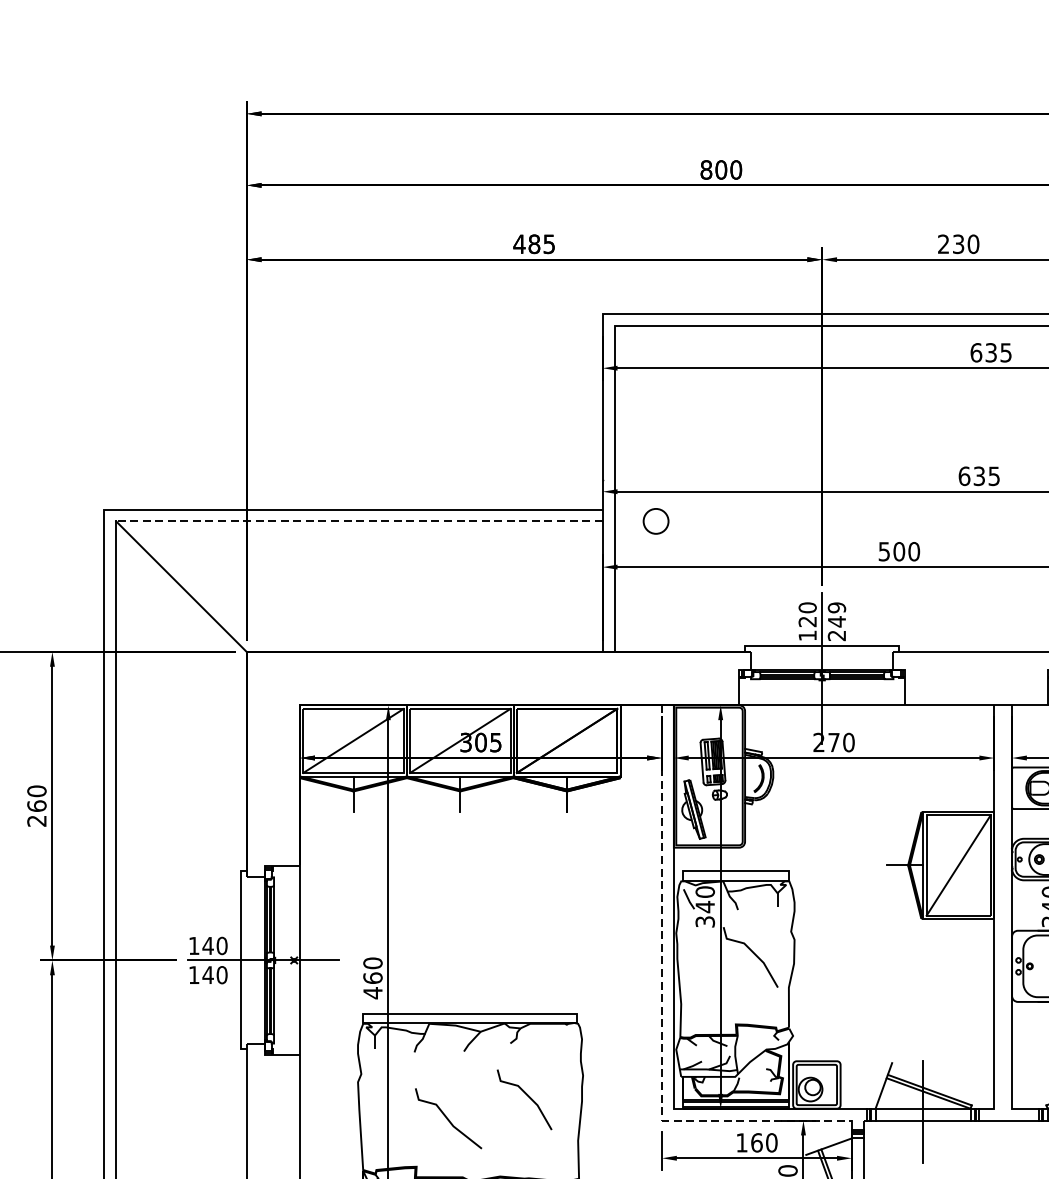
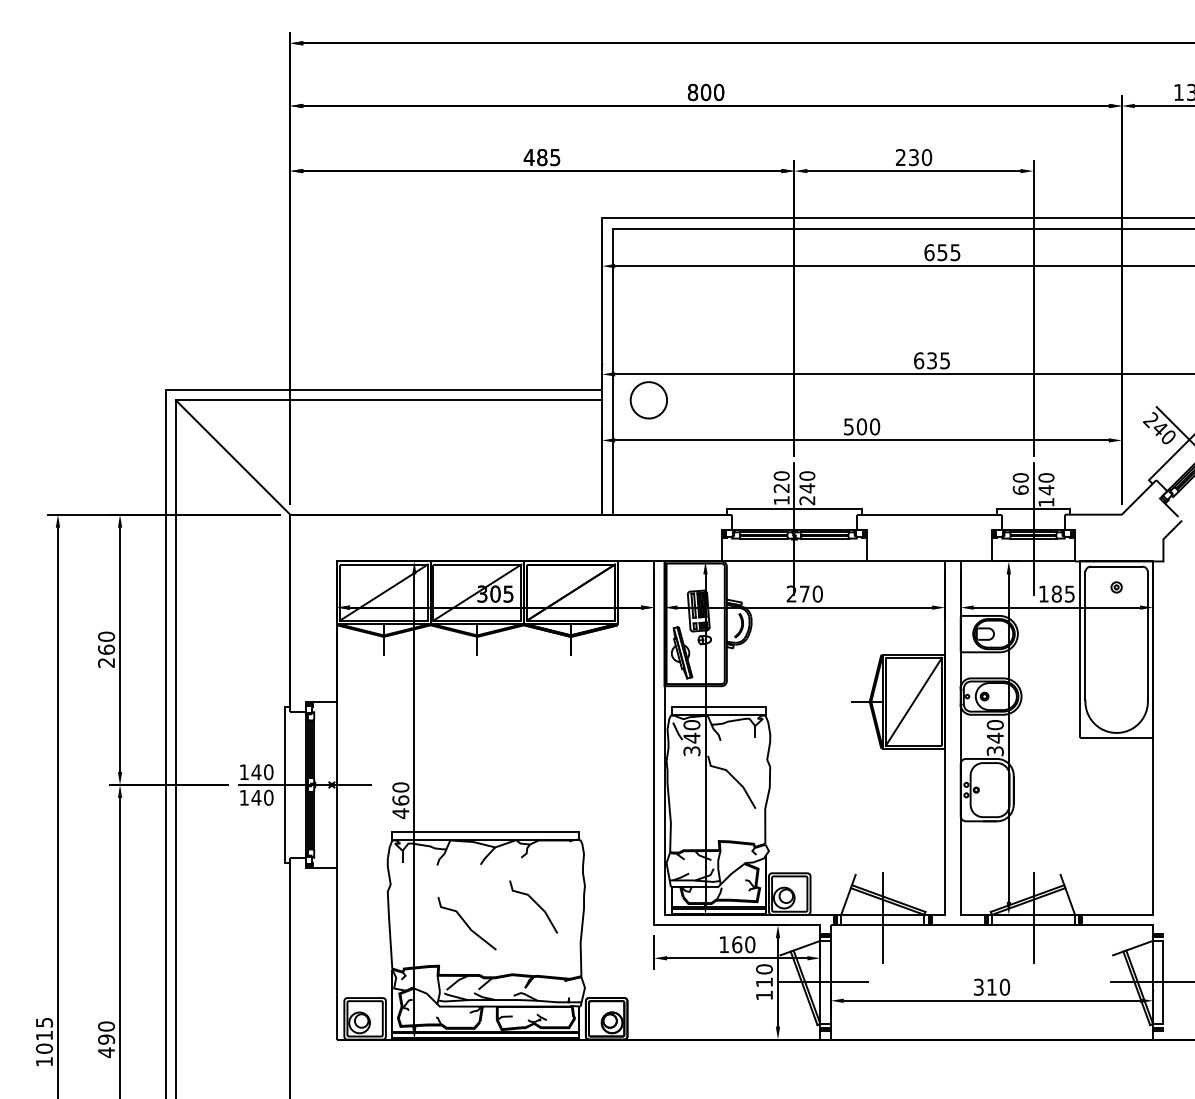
text: (991, 352) -> (942, 252), 635 -> 655
line: (358, 521) -> (388, 400), dashed -> solid
circle: (655, 521) -> (648, 400), size x1.67
text: (837, 607) -> (807, 475), 249 -> 240
line: (662, 1009) -> (654, 827), dashed -> solid

